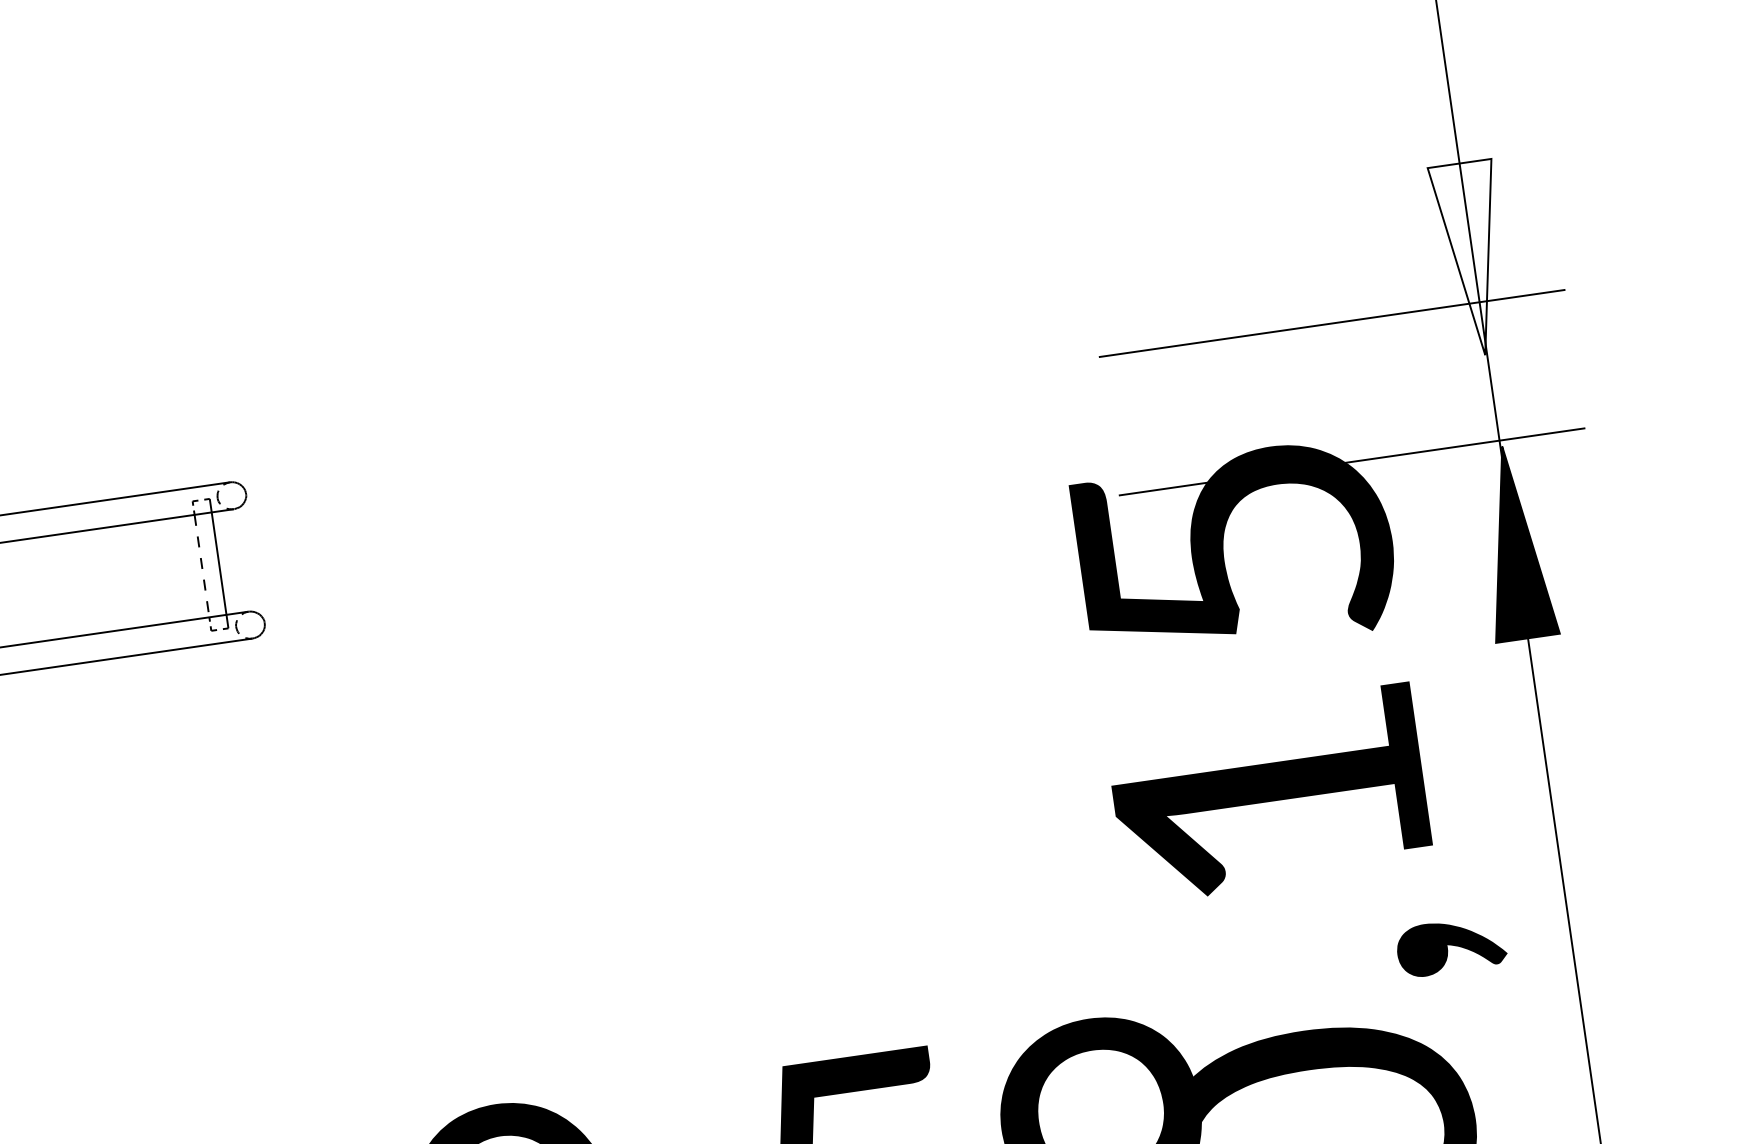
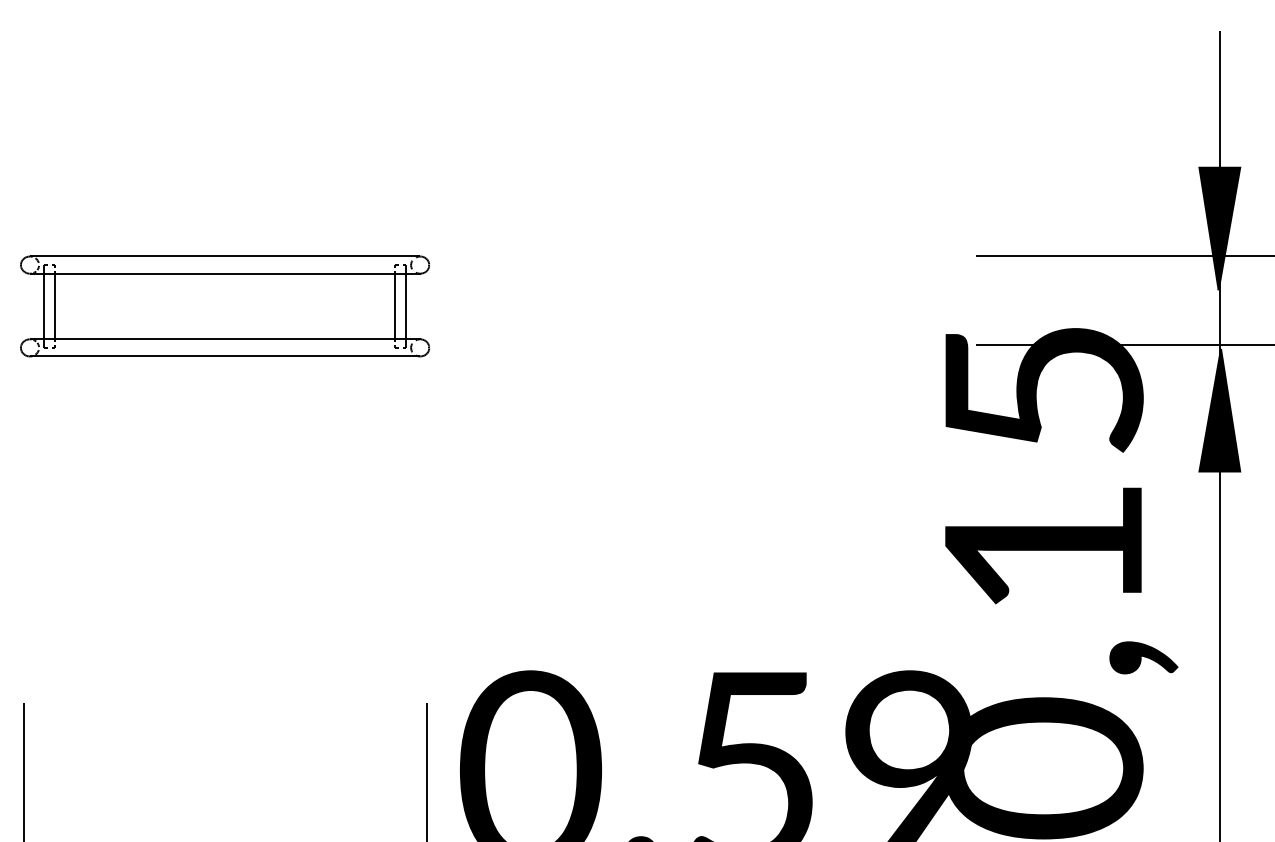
fill: (1472, 258) -> (1219, 228), added
line: (202, 566) -> (395, 306), dashed -> solid

